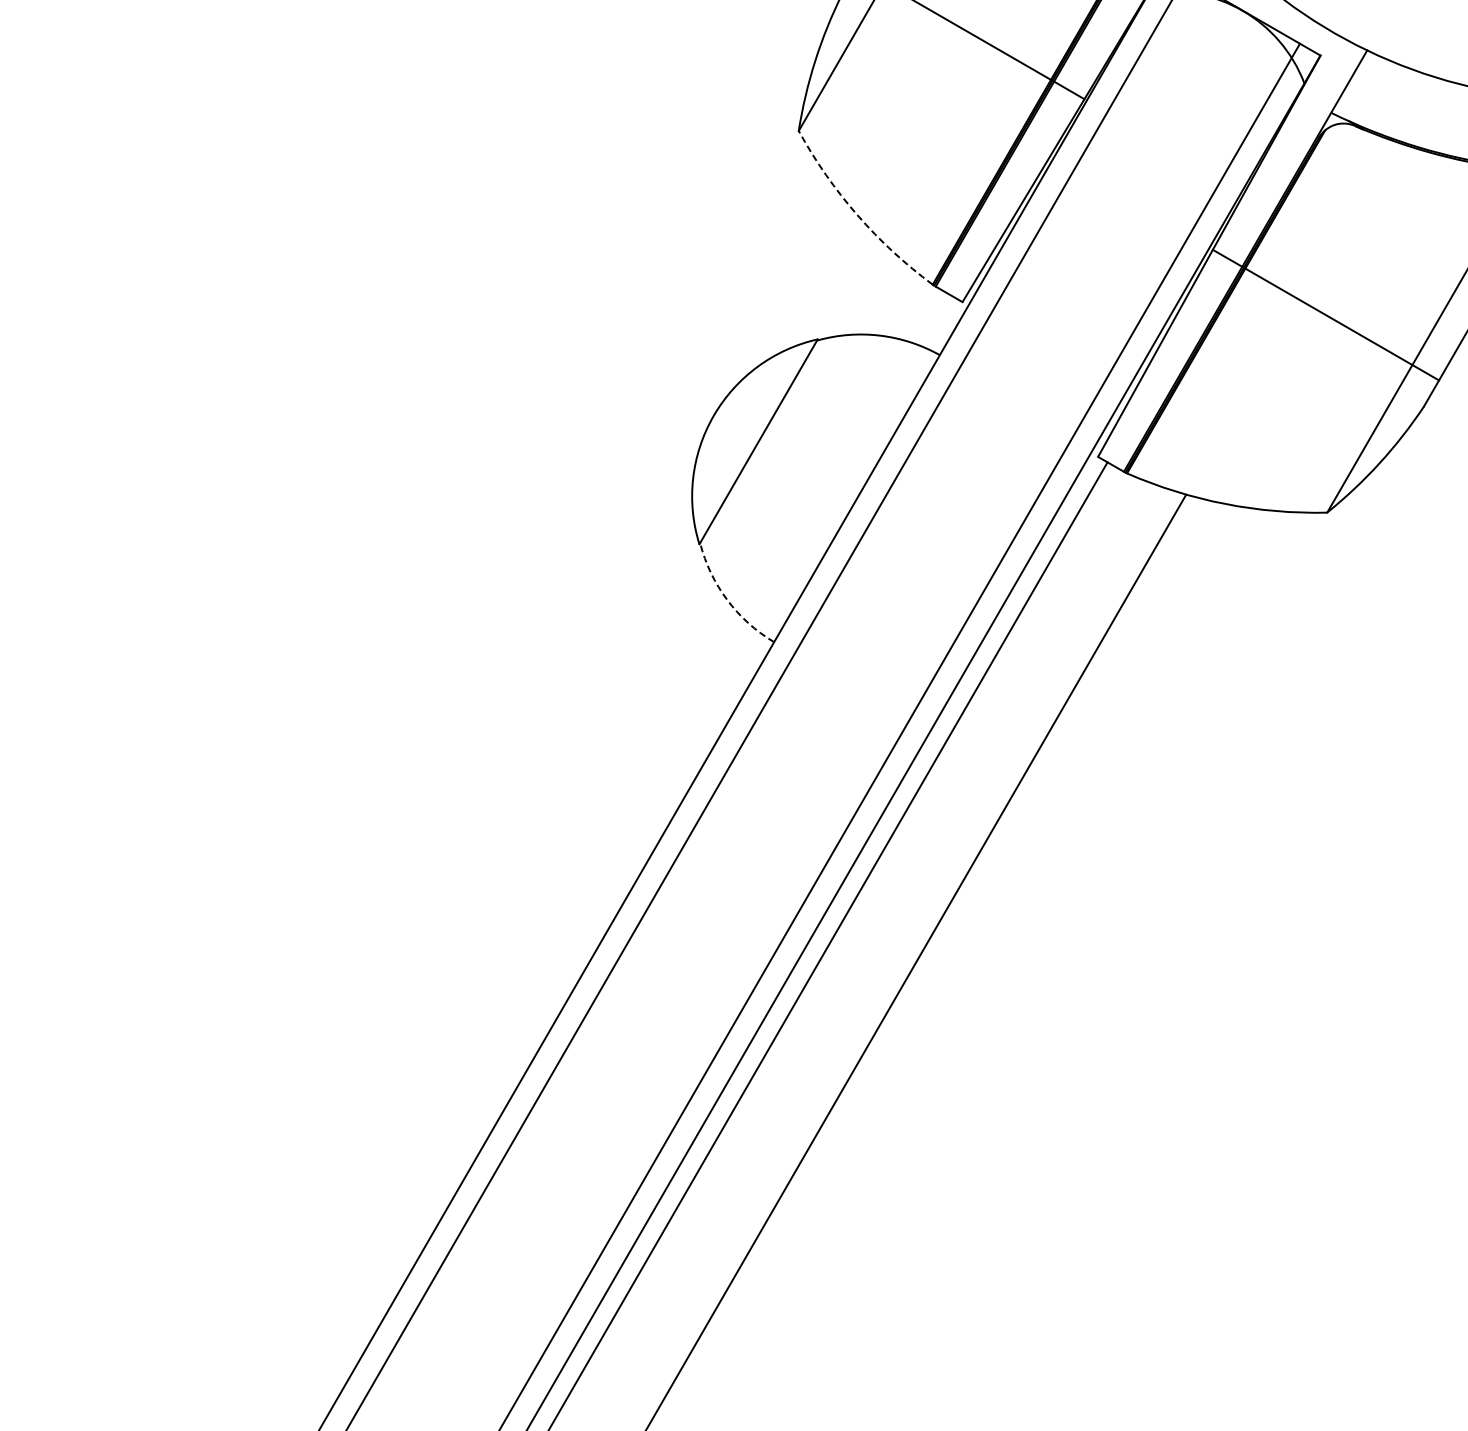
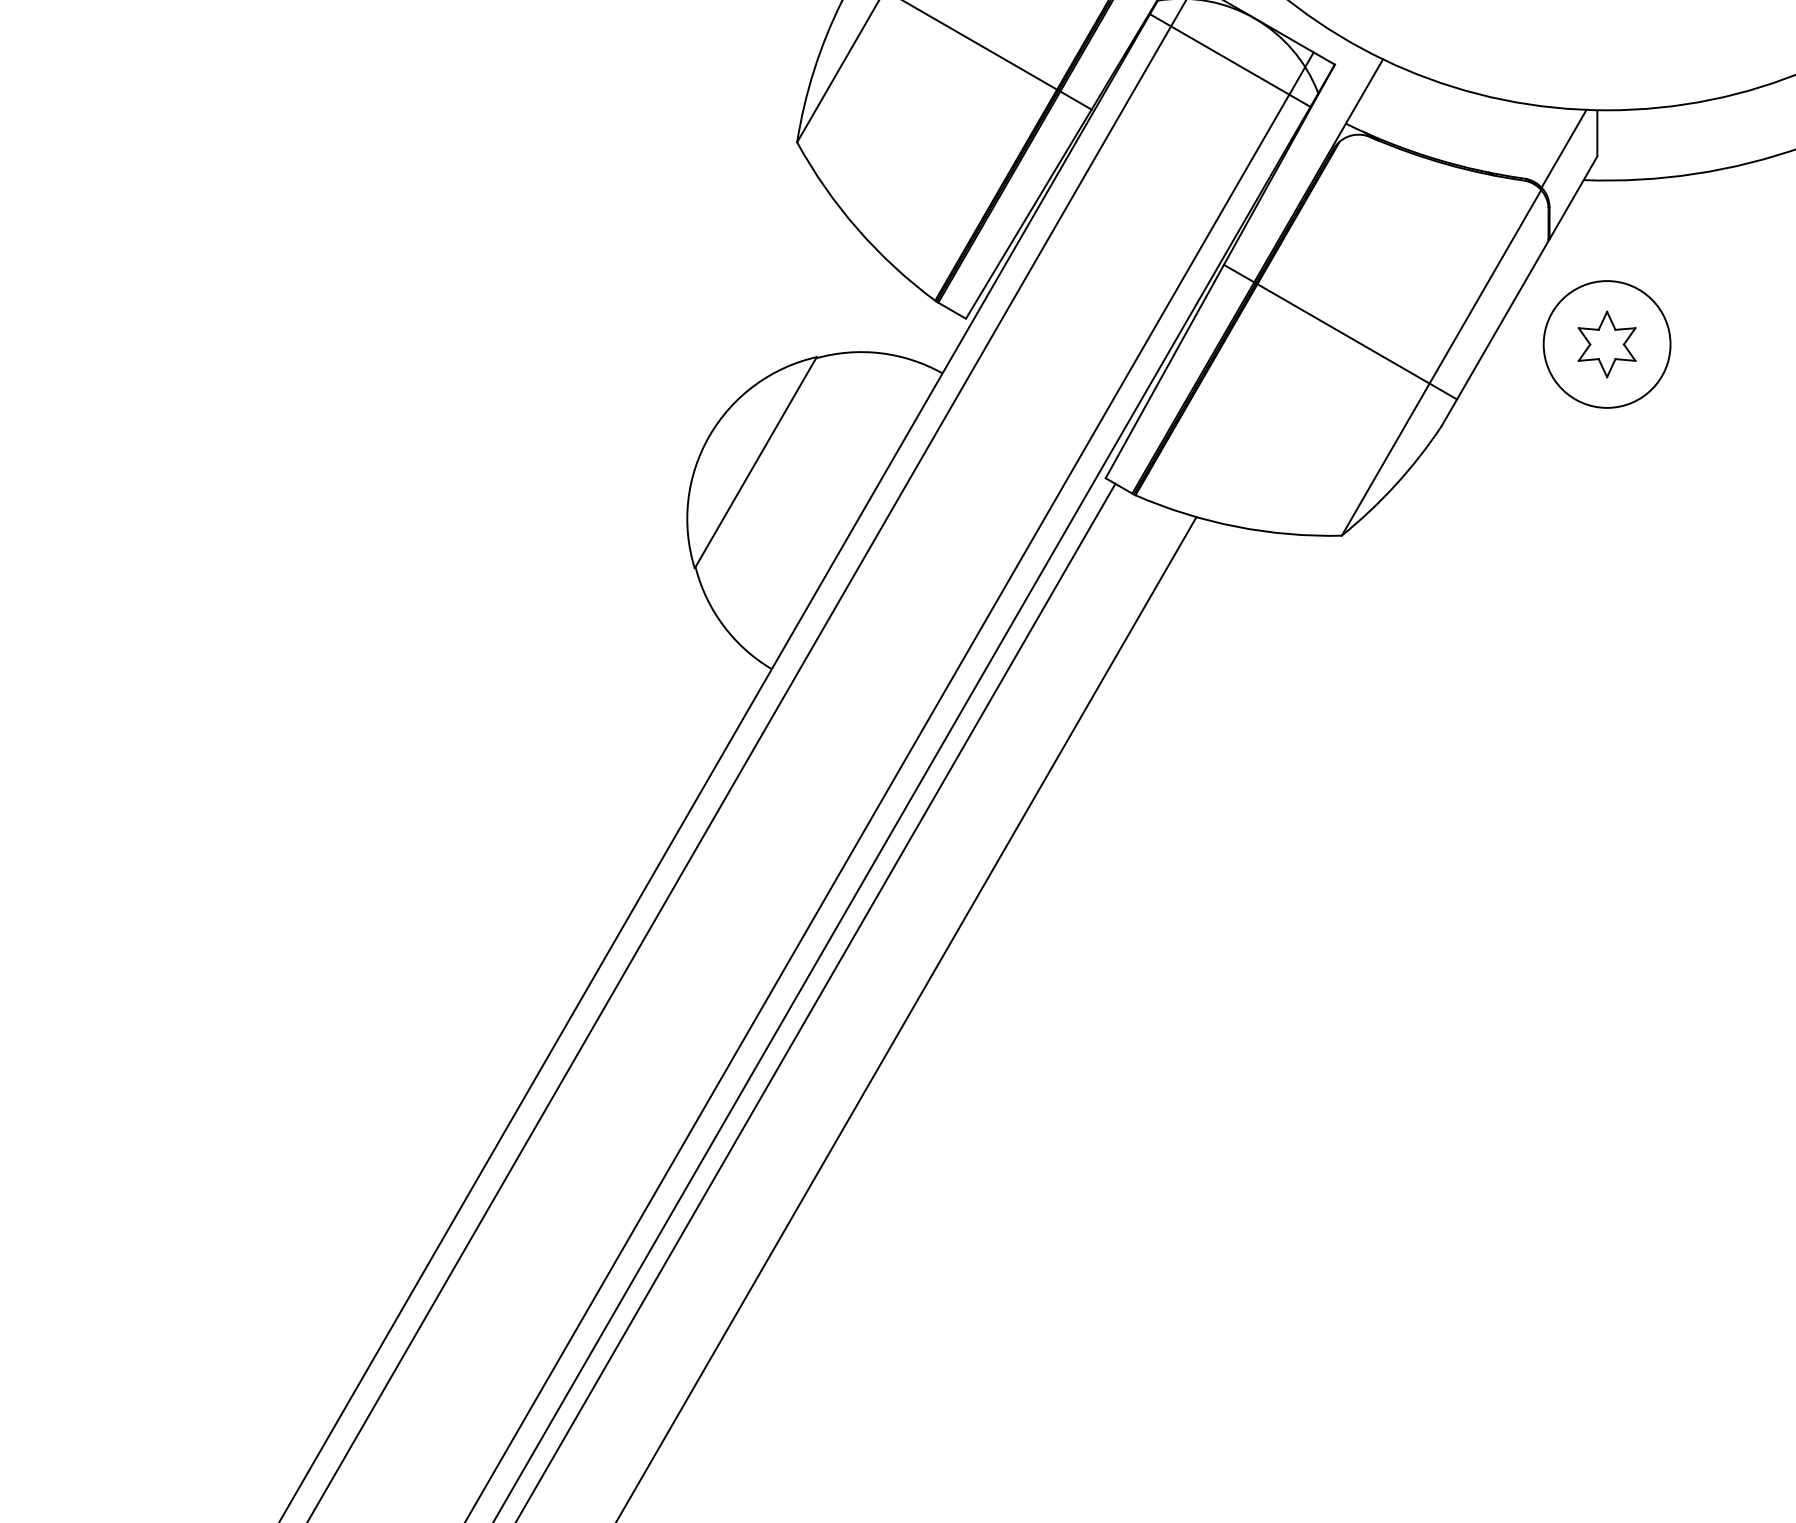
line: (1218, 51) -> (1229, 60), added
arc: (857, 215) -> (857, 229), dashed -> solid
arc: (727, 599) -> (723, 625), dashed -> solid

